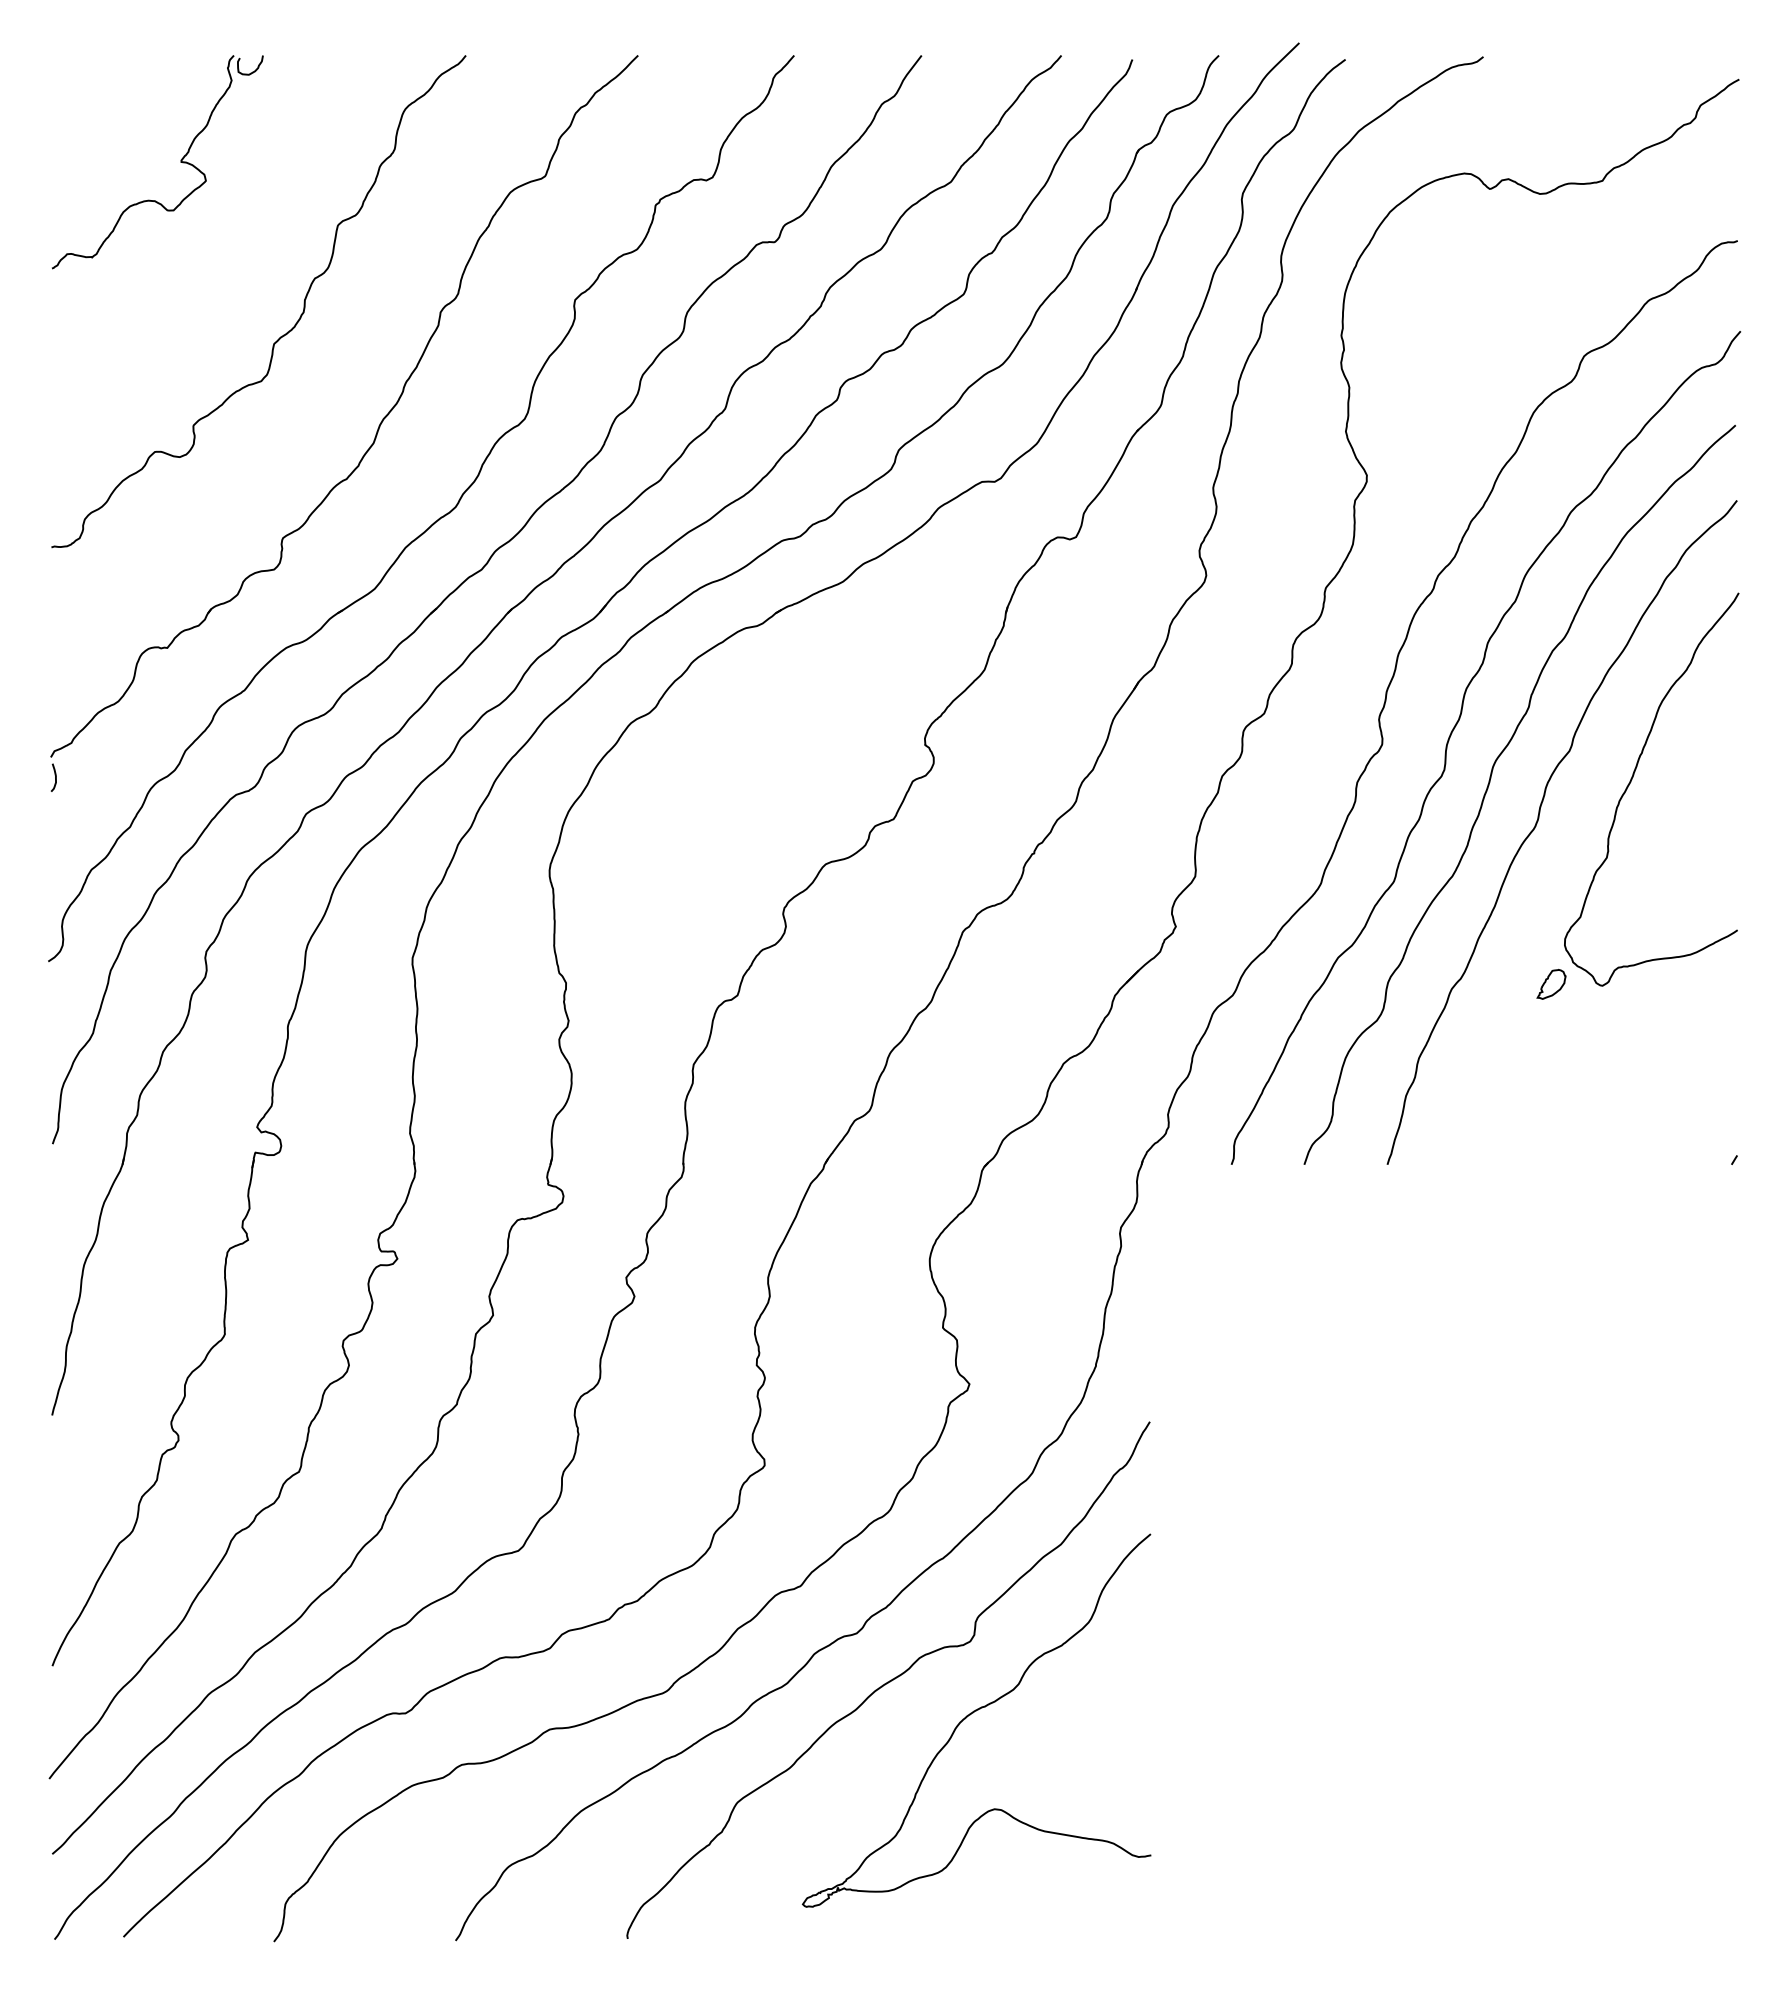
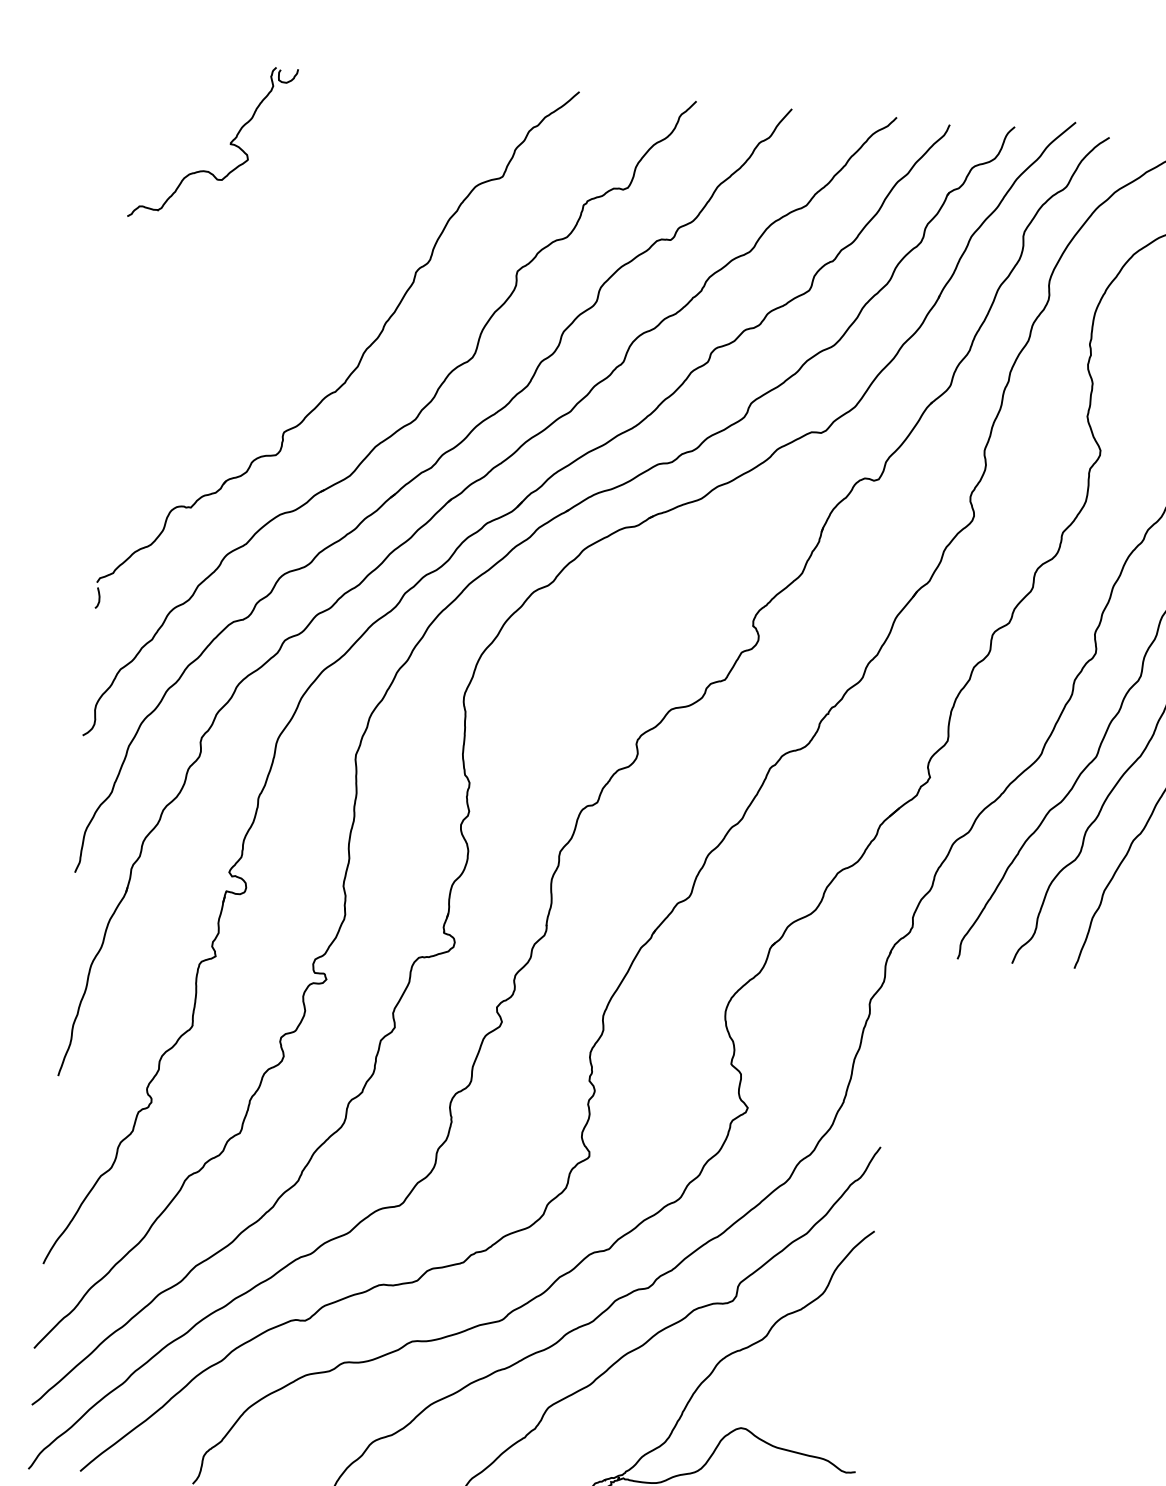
curve: (280, 336) -> (294, 280), removed

